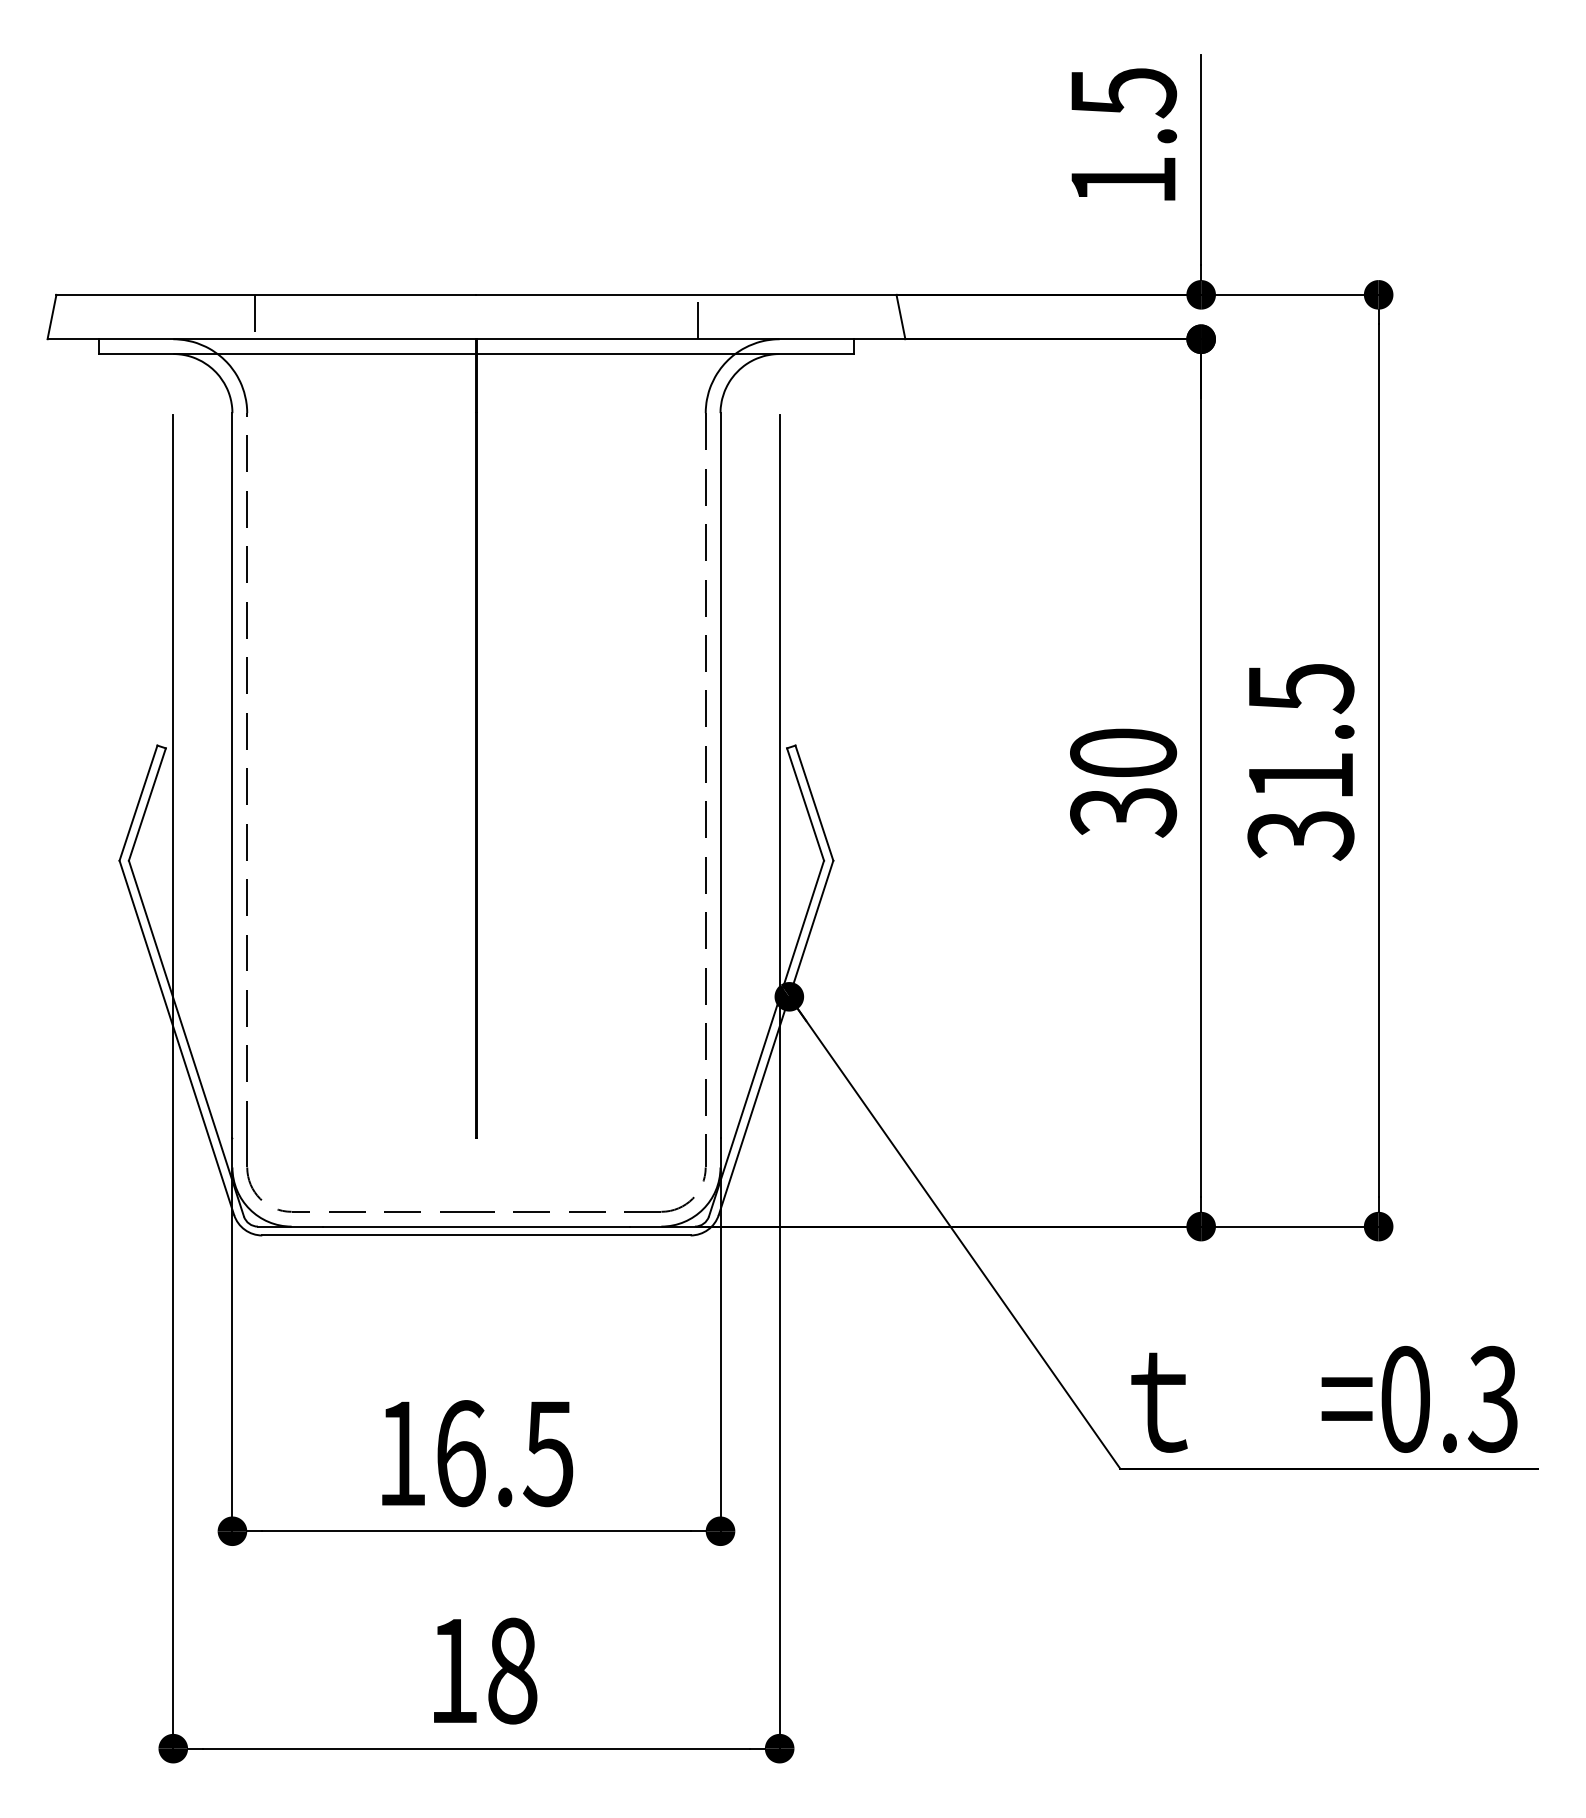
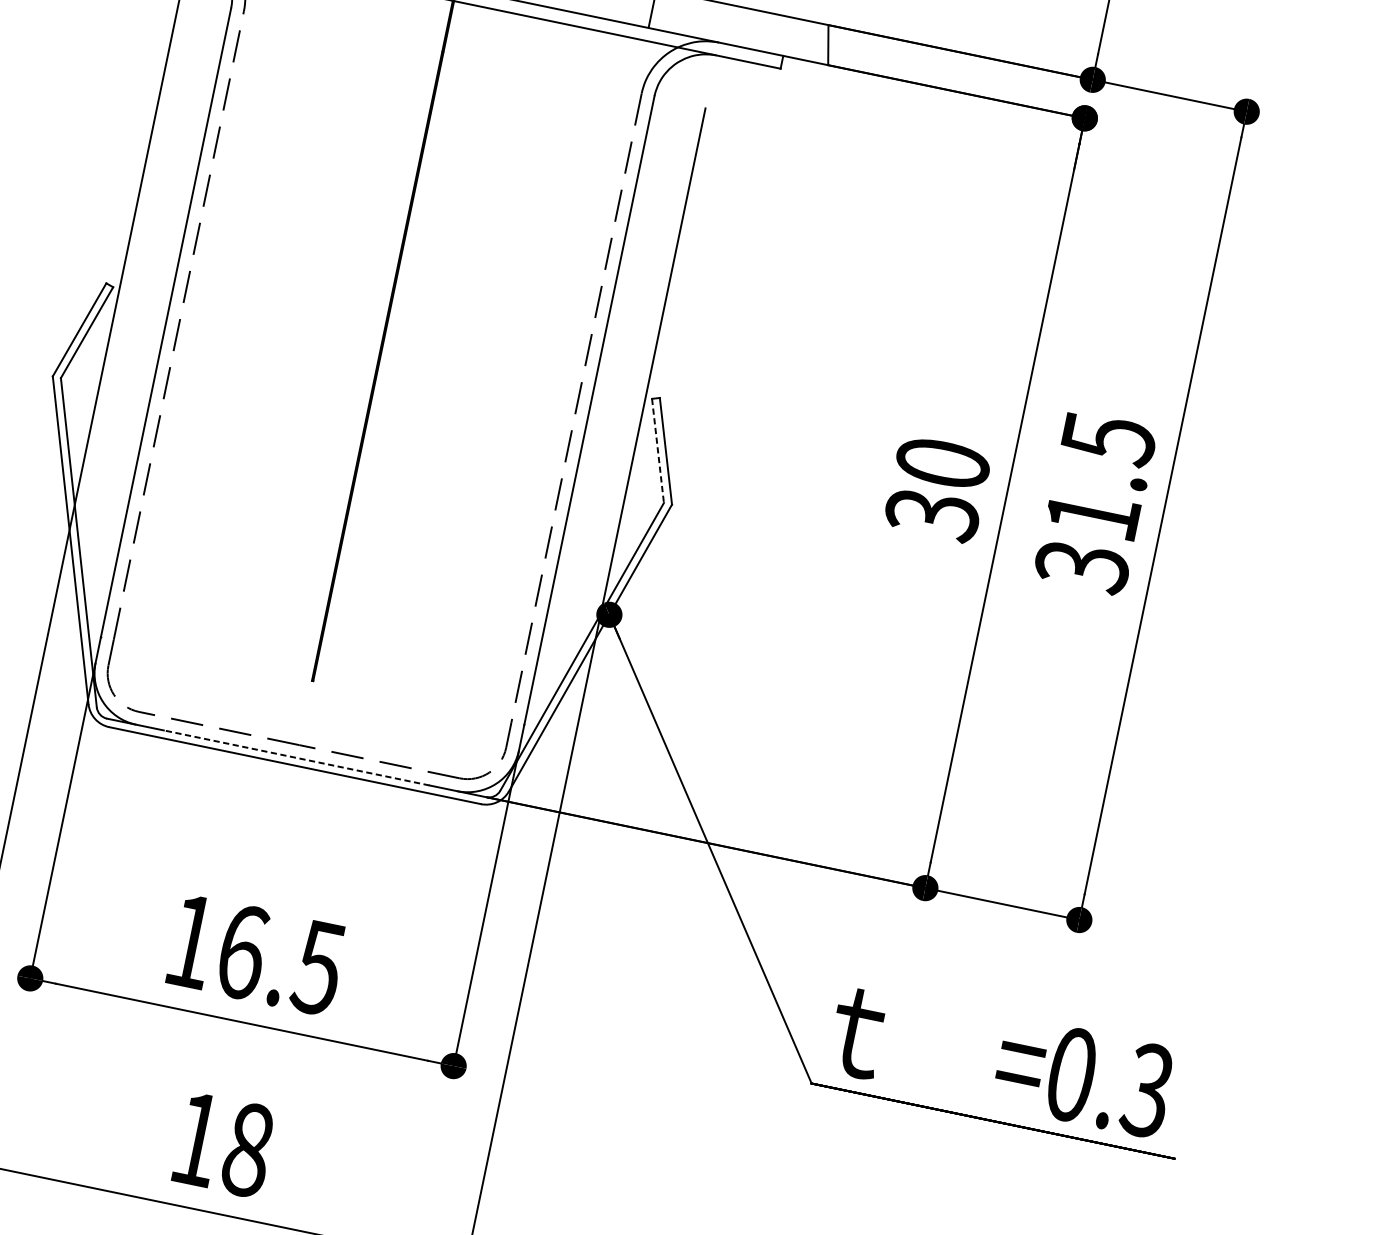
line: (805, 805) -> (657, 451), solid -> dashed
line: (475, 1226) -> (295, 757), solid -> dashed

